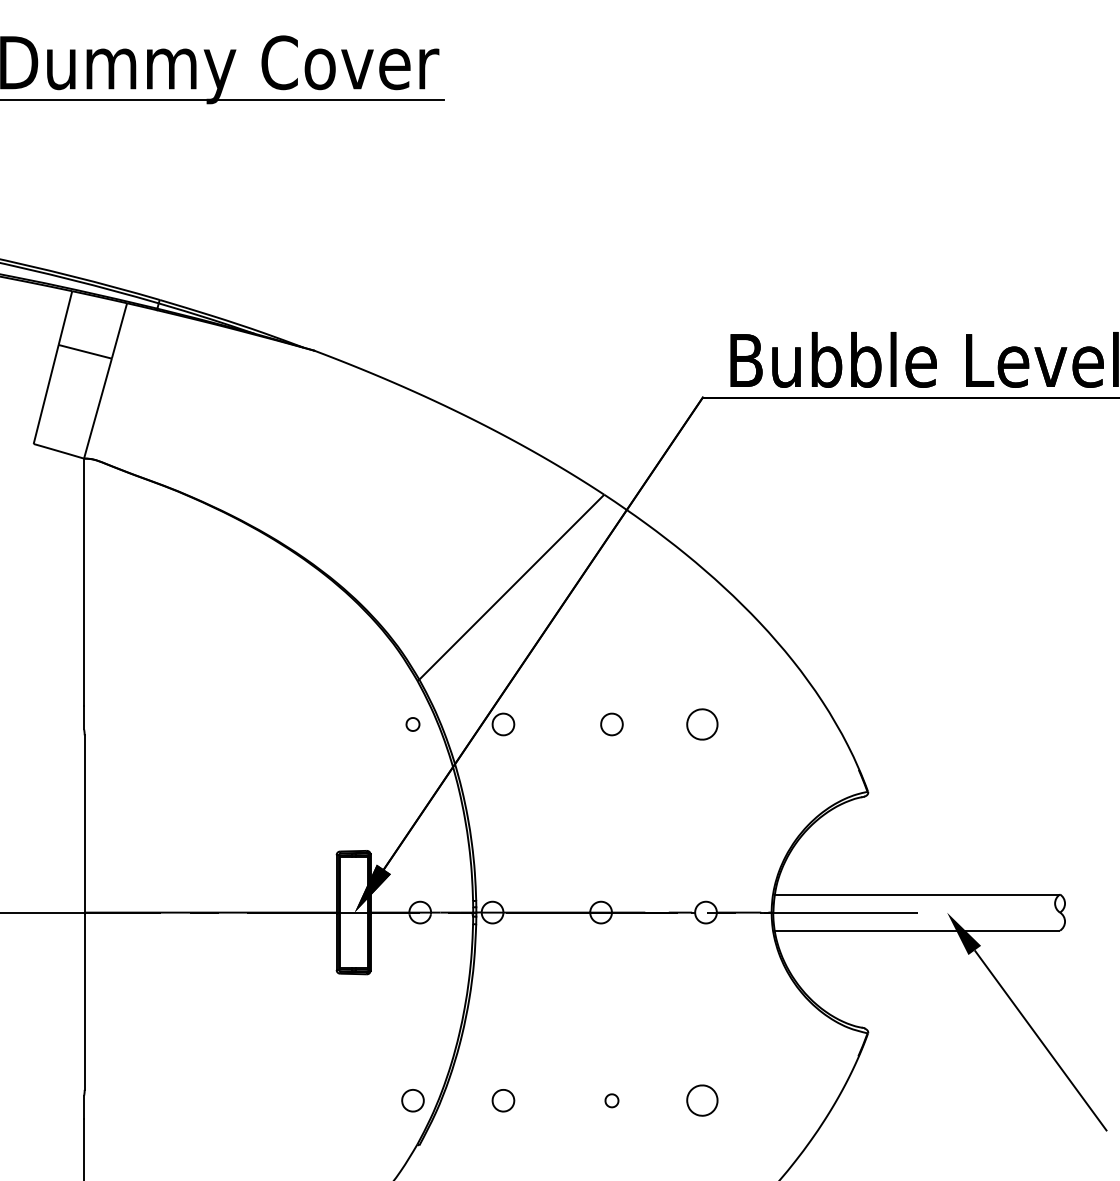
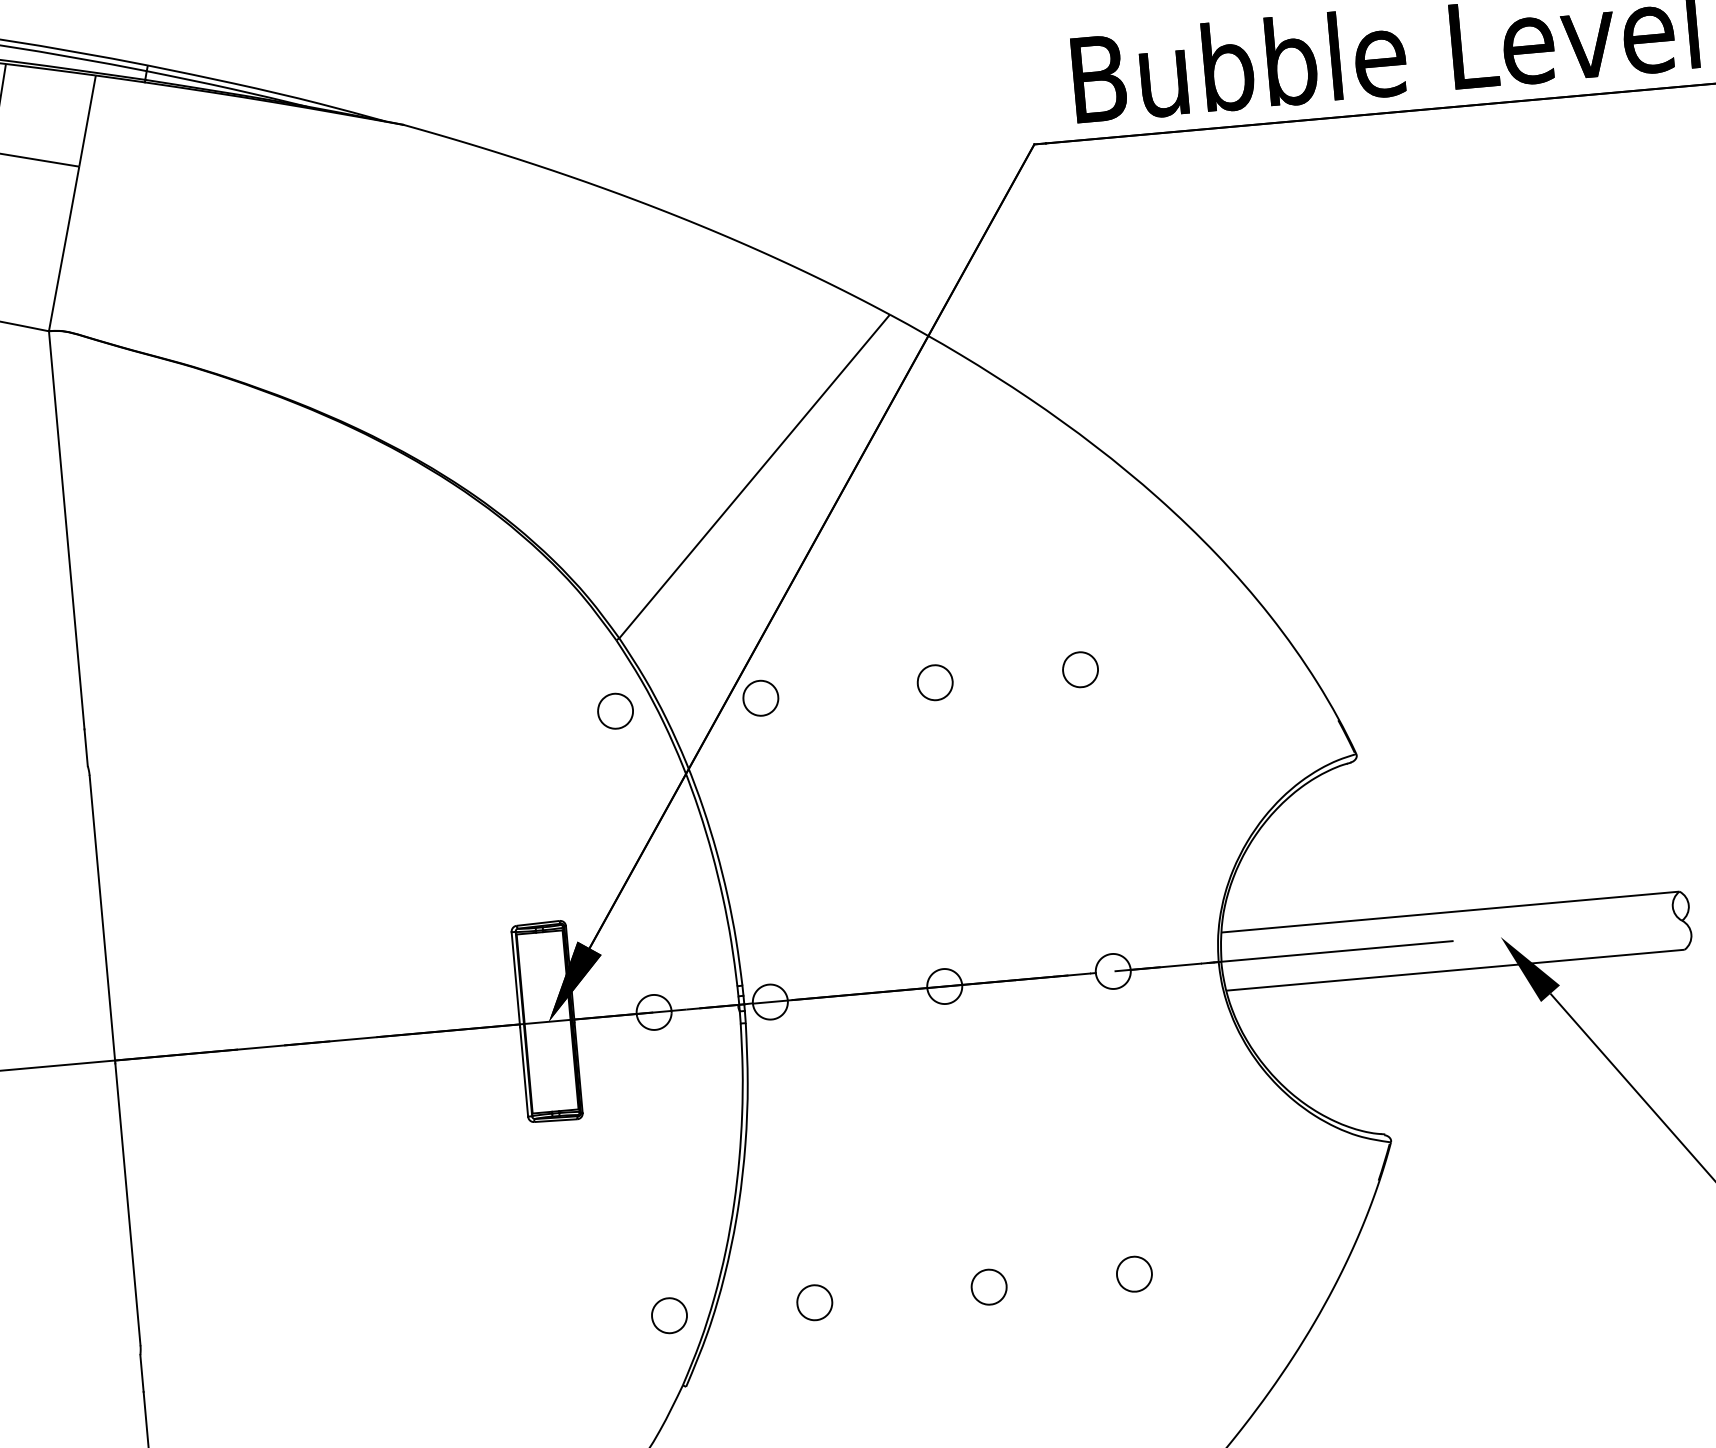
part: (412, 724) -> (614, 711), size x1.67
part: (702, 724) -> (1080, 669), size x0.71
part: (611, 1100) -> (988, 1286), size x1.67
part: (702, 1100) -> (1134, 1273), size x0.71

